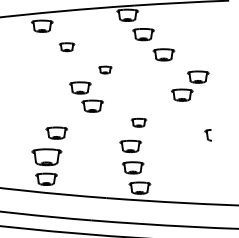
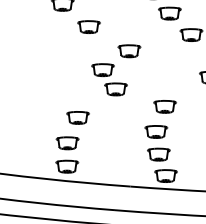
part: (66, 46) -> (88, 26), size x1.43
part: (105, 69) -> (129, 50), size x1.67
part: (138, 122) -> (164, 106), size x1.43
part: (46, 156) -> (67, 142), size x0.71

